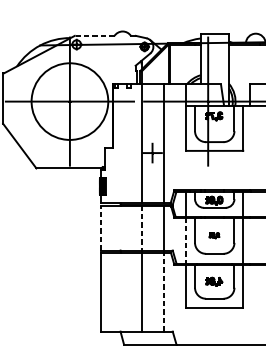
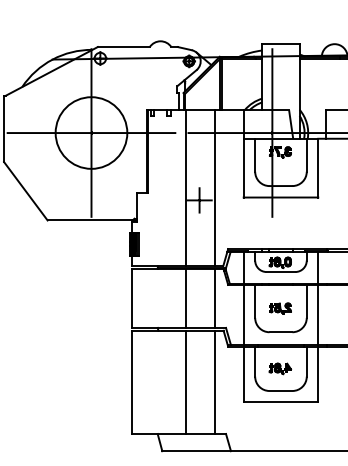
line: (94, 36) -> (123, 47), dashed -> solid
circle: (69, 101) -> (91, 132), size x0.71
line: (100, 228) -> (131, 298), dashed -> solid
line: (141, 228) -> (185, 299), dashed -> solid
part: (214, 235) -> (280, 308), size x1.67
line: (186, 241) -> (243, 315), dashed -> solid
line: (164, 292) -> (215, 382), dashed -> solid

